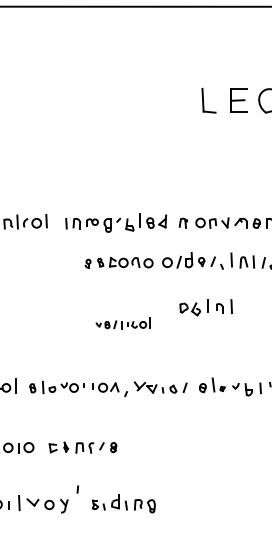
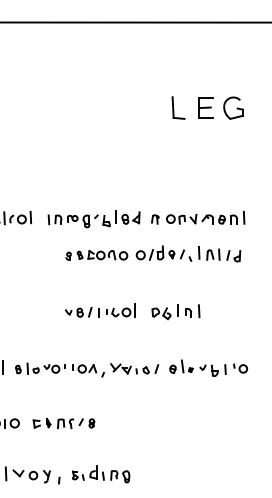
part: (205, 308) -> (175, 312), moved
part: (123, 323) -> (100, 310), size x1.43
line: (78, 489) -> (59, 480), moved

